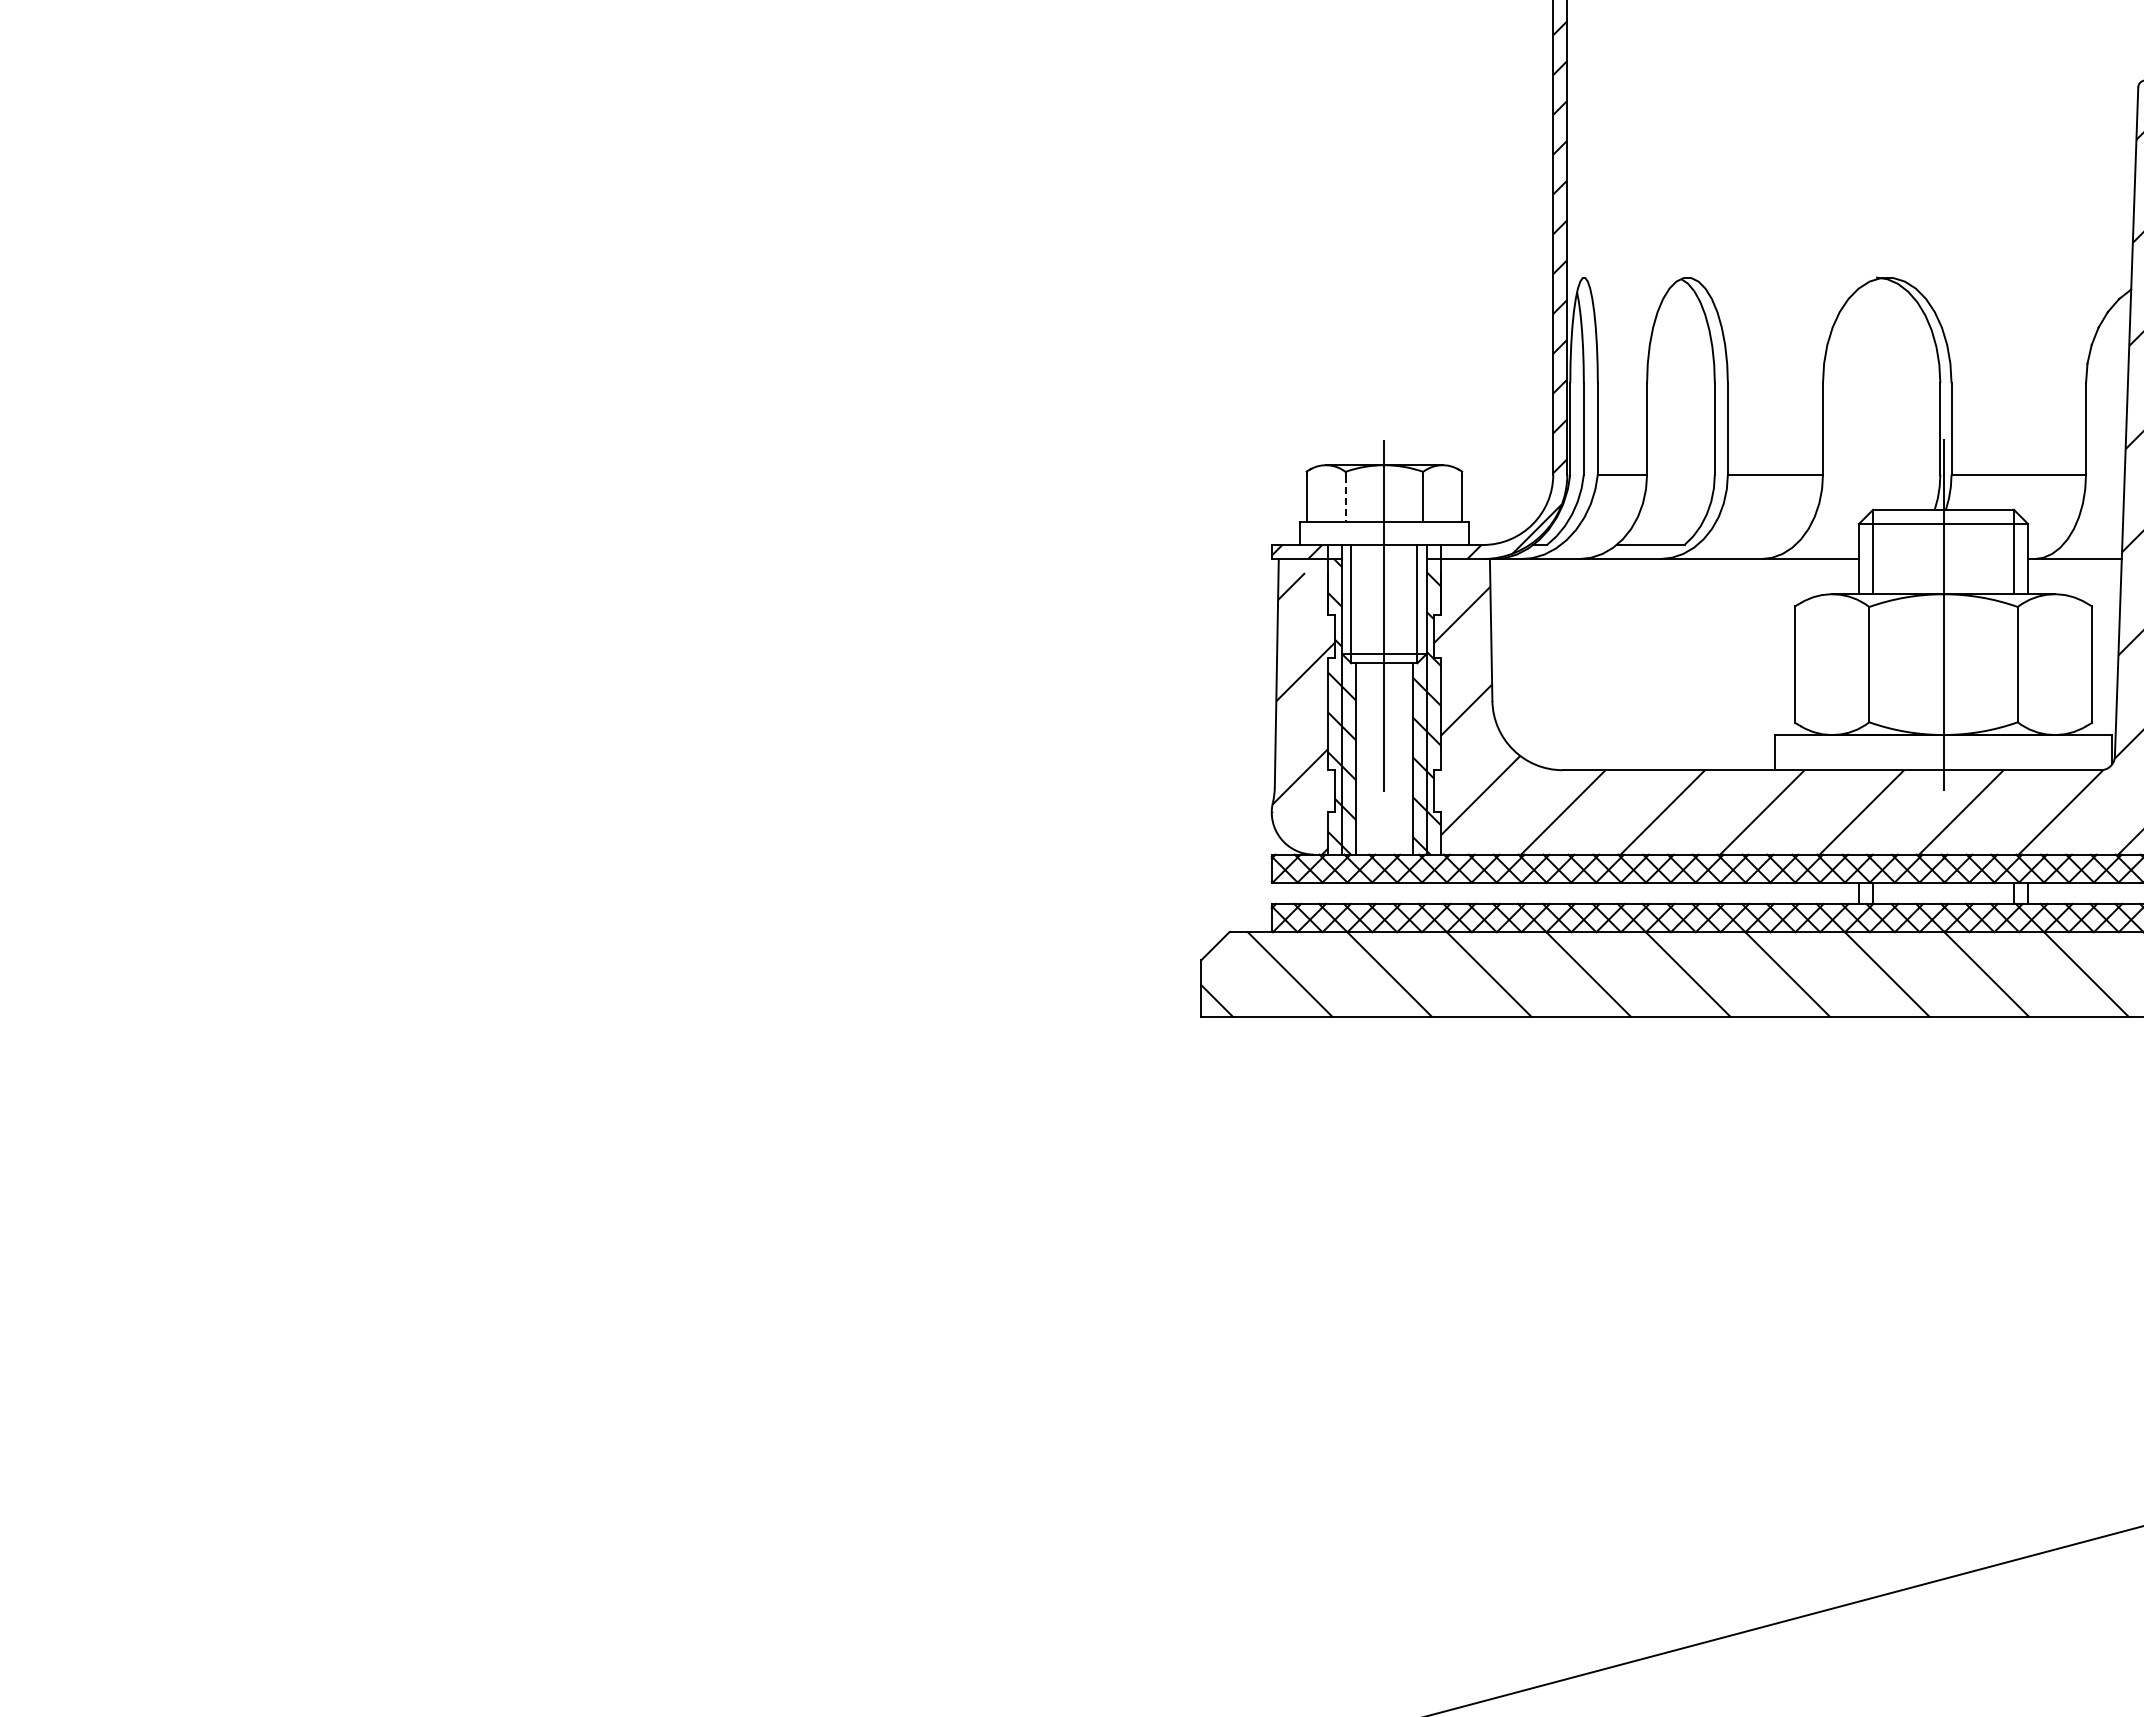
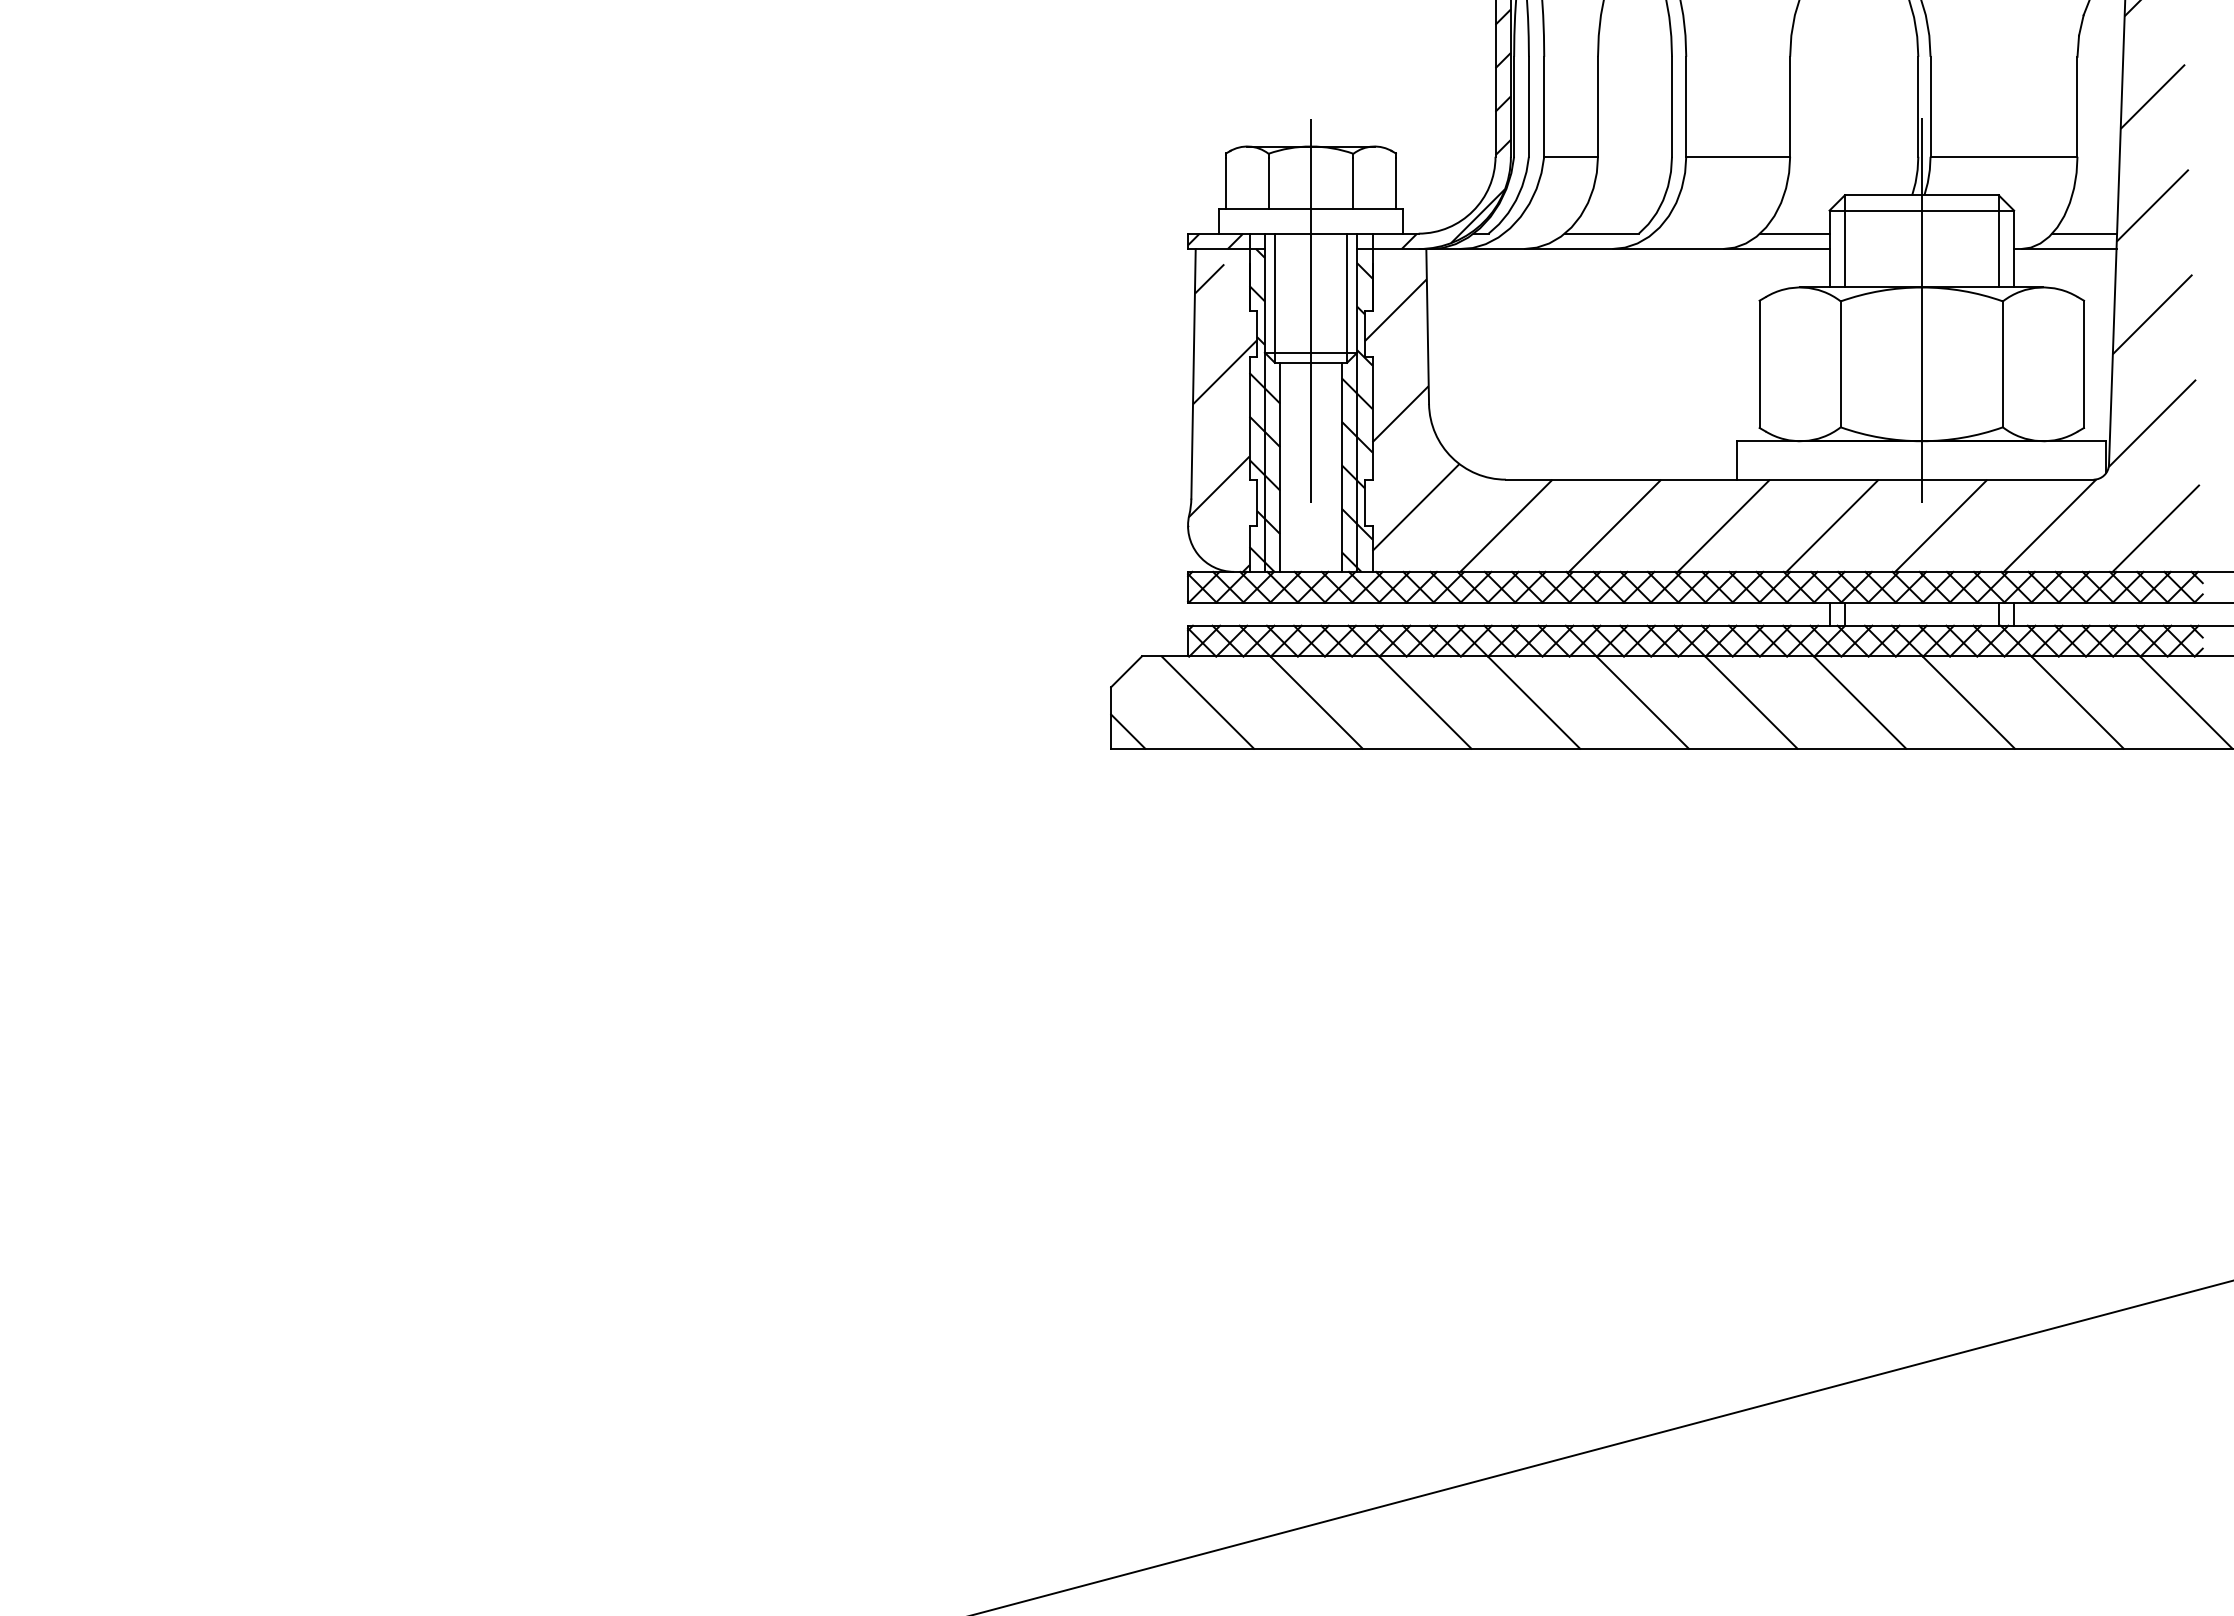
line: (1345, 499) -> (1268, 183), dashed -> solid
line: (1827, 545) -> (1795, 234), added
line: (2092, 545) -> (2084, 234), added

